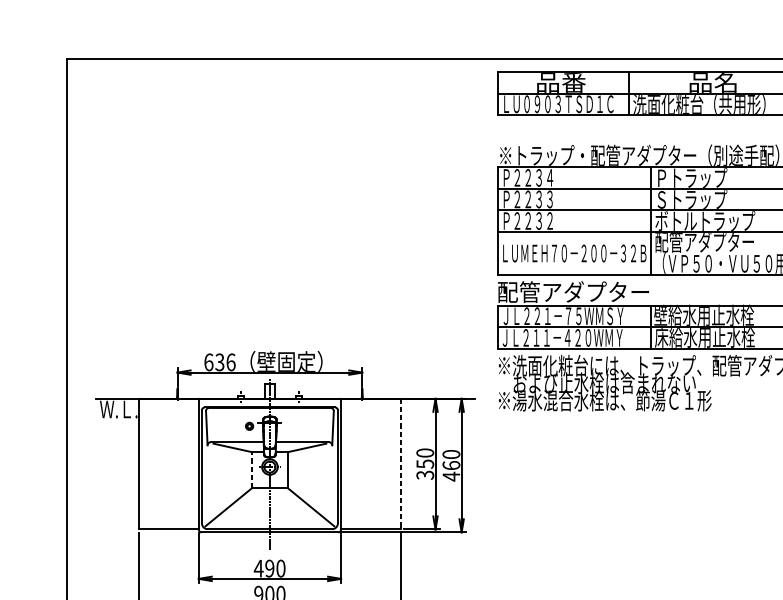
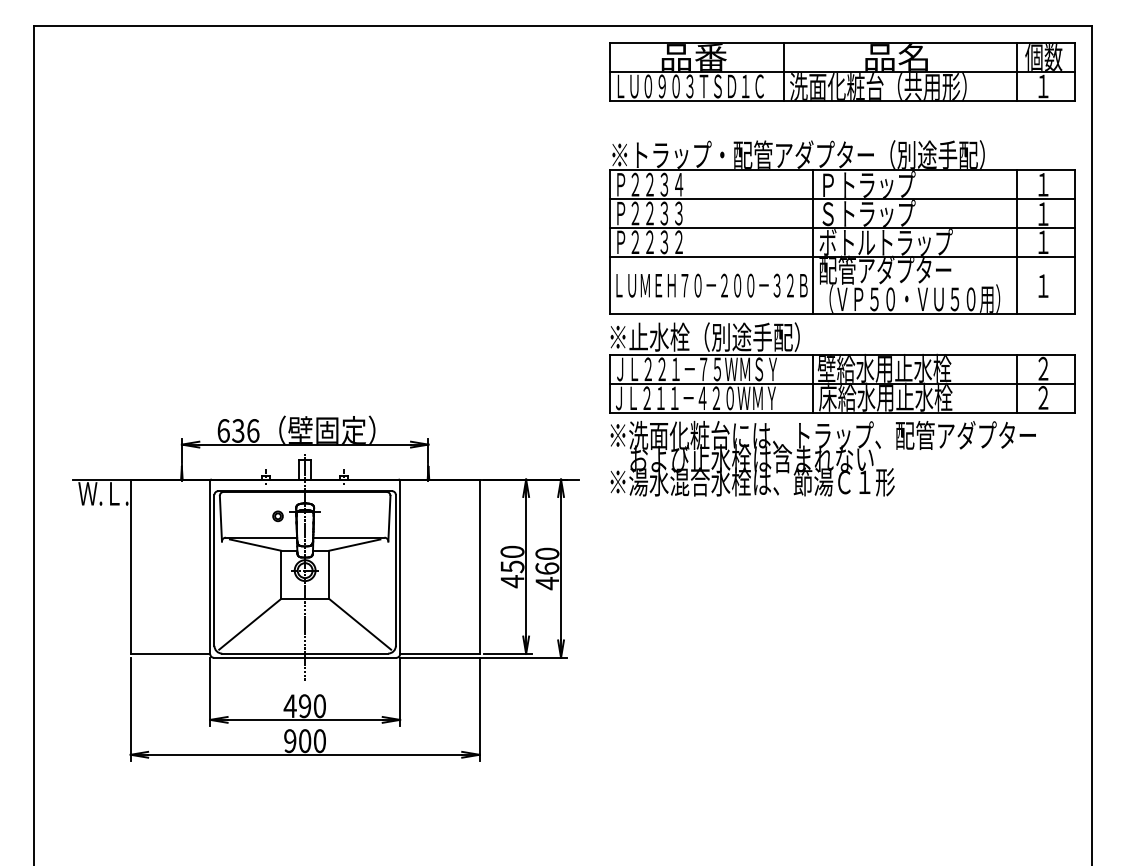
text: (573, 291) -> (710, 336), 配管アダプター -> ※止水栓（別途手配）
line: (400, 464) -> (479, 567), dashed -> solid
line: (252, 469) -> (281, 574), dashed -> solid
text: (425, 475) -> (512, 581), 350 -> 450

